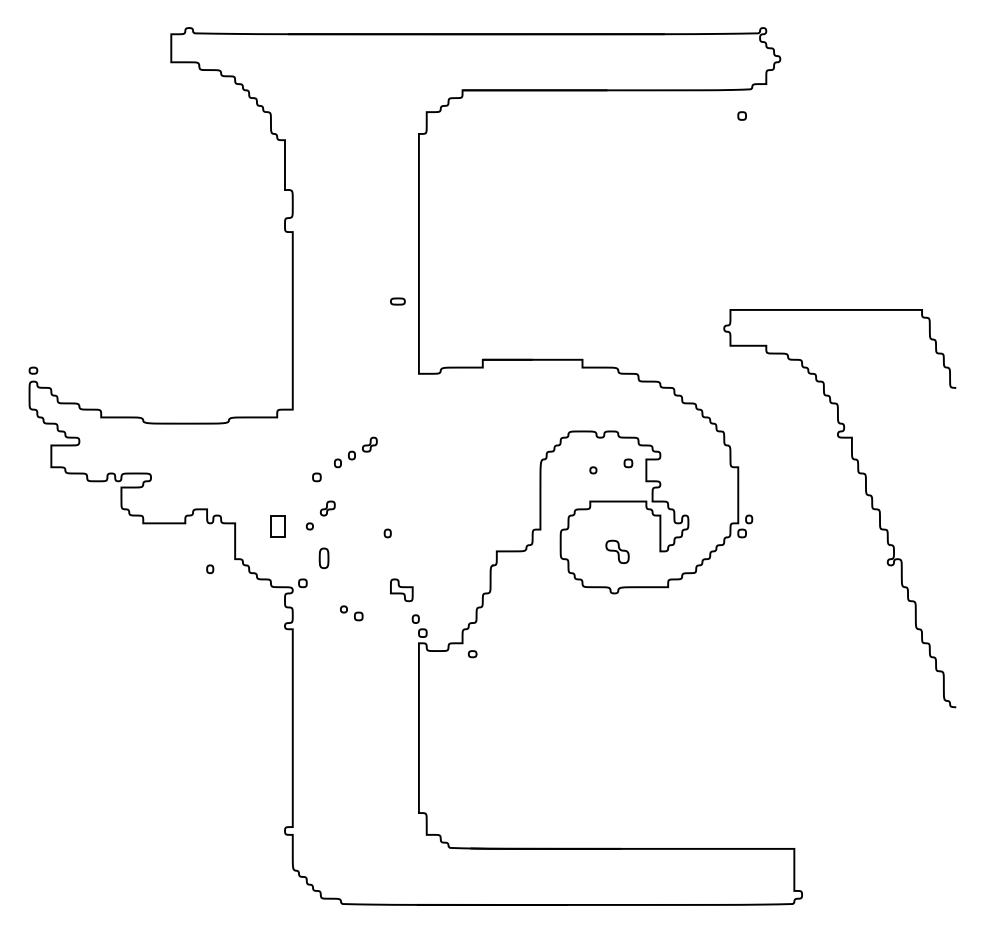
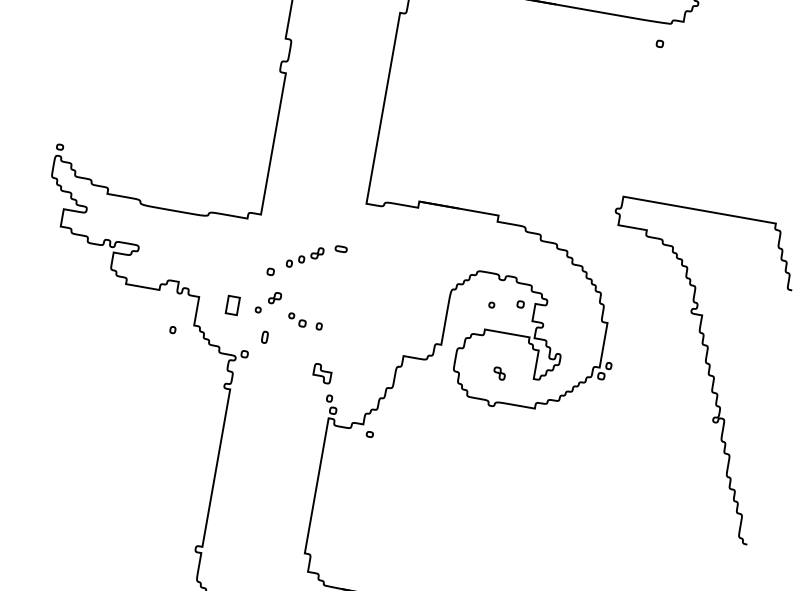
part: (397, 301) -> (340, 249), moved
part: (617, 552) -> (499, 373), size x0.62
part: (323, 558) -> (264, 337), size x0.71
part: (351, 613) -> (297, 320), moved

